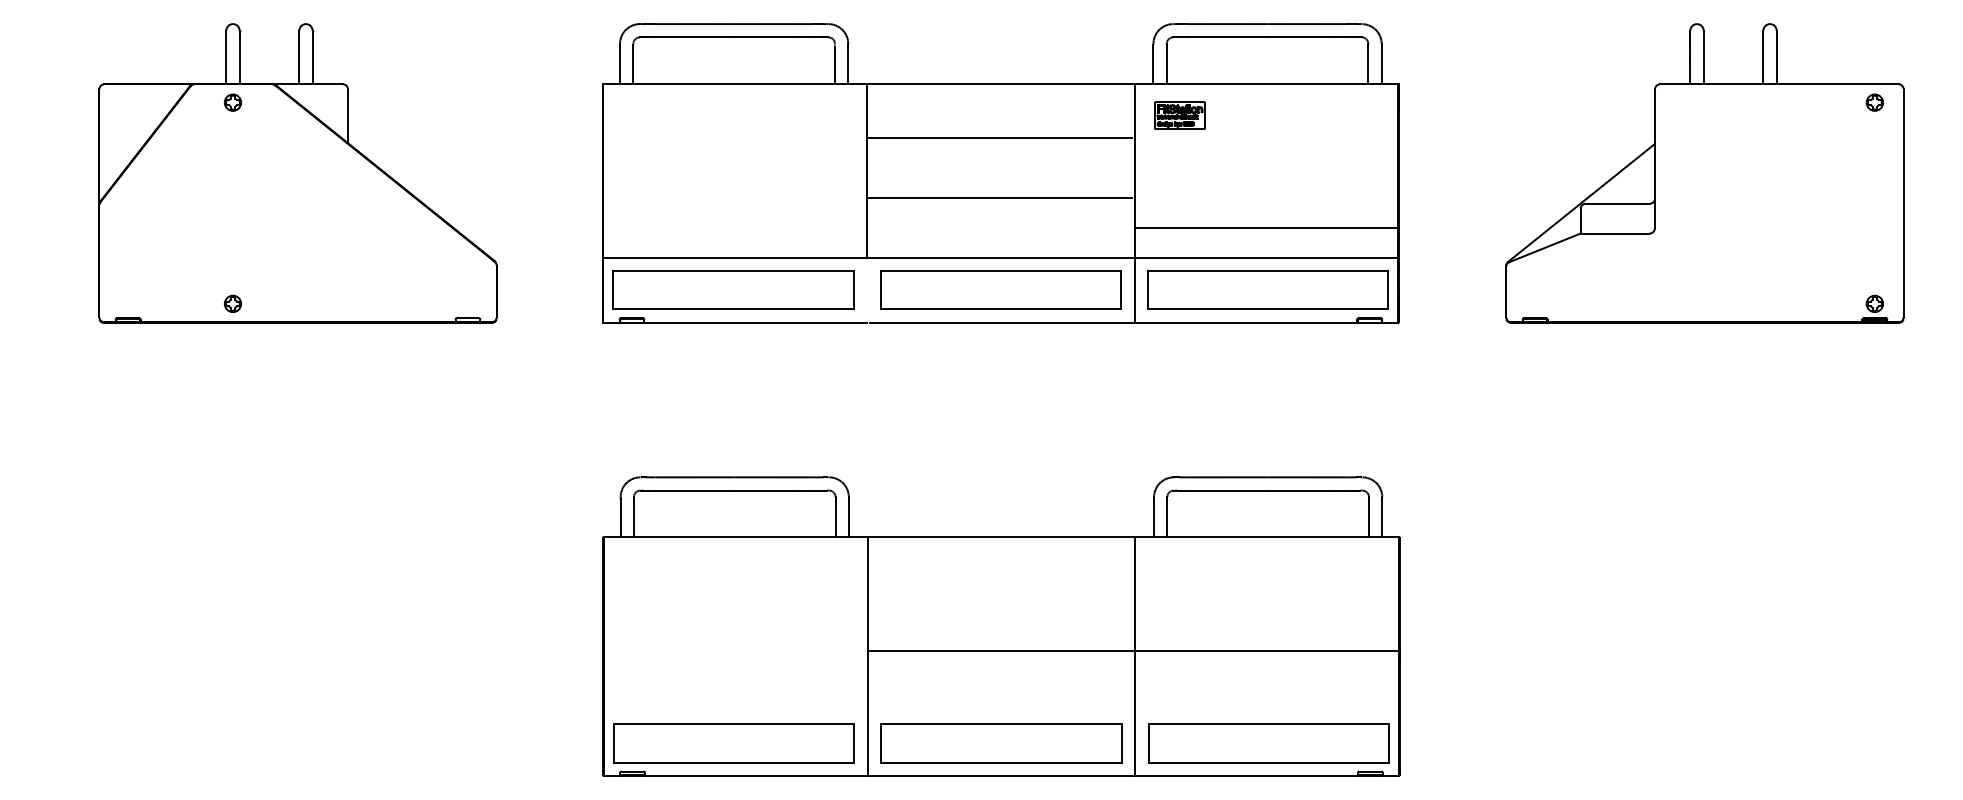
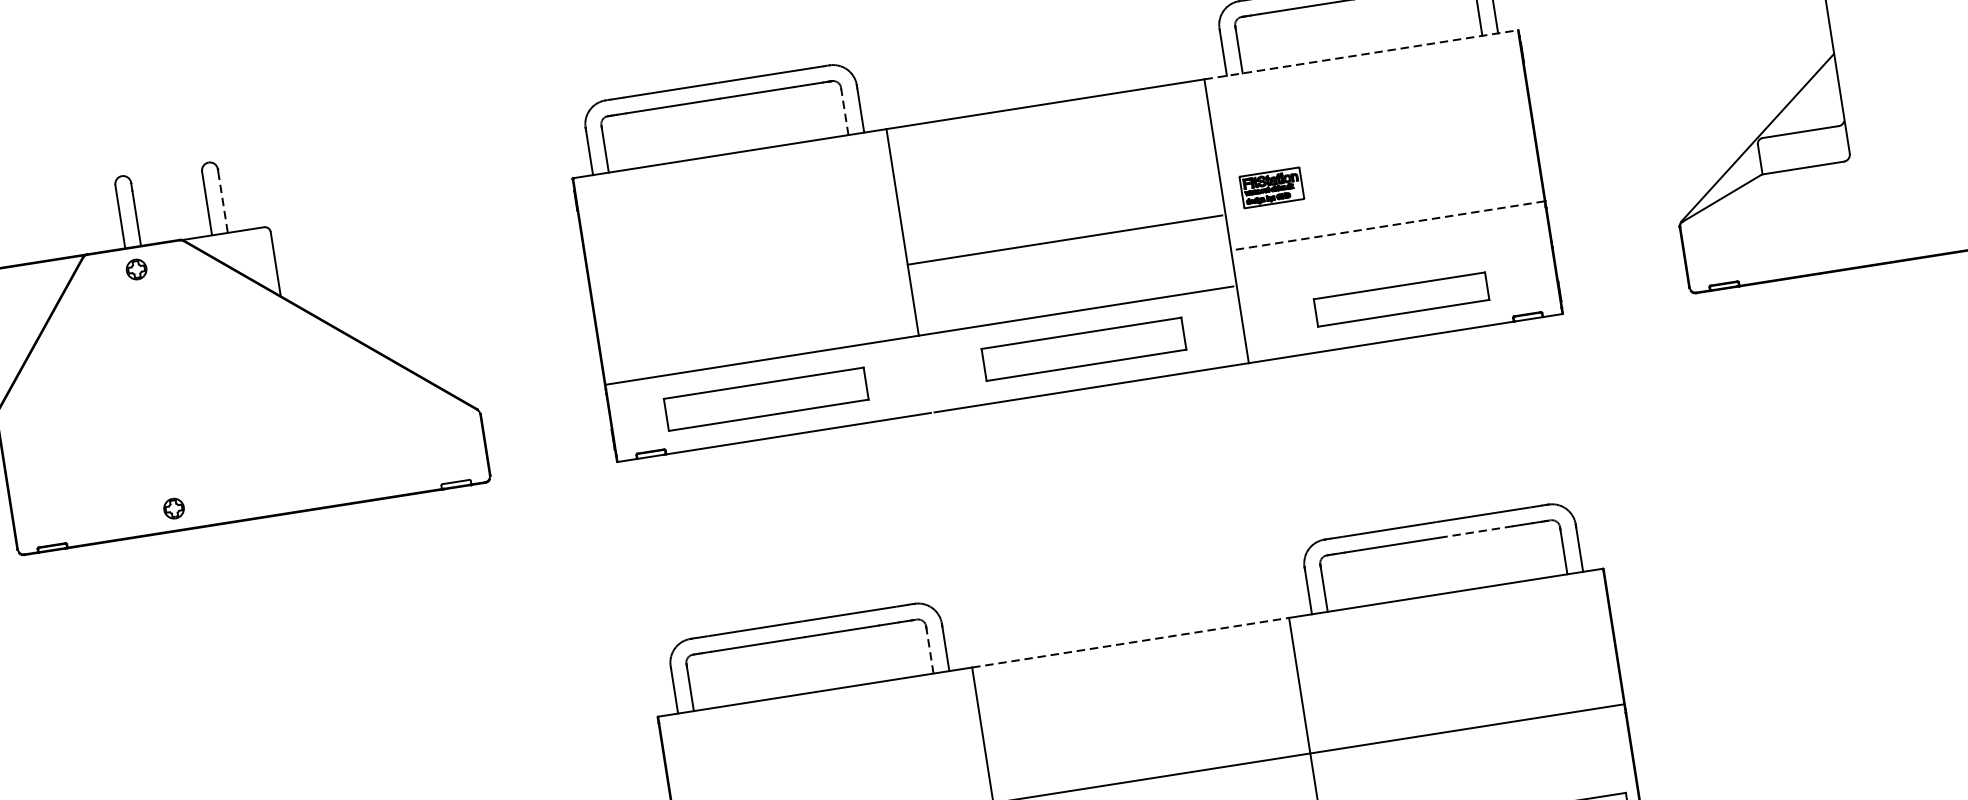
line: (312, 60) -> (223, 204), solid -> dashed
line: (834, 65) -> (844, 113), solid -> dashed
line: (1266, 83) -> (1361, 54), solid -> dashed
part: (1179, 115) -> (1271, 187), moved
line: (998, 138) -> (1052, 169), removed
line: (1266, 227) -> (1387, 225), solid -> dashed
line: (1266, 257) -> (1393, 261), removed
part: (1000, 289) -> (1083, 348), size x0.7
part: (1267, 289) -> (1400, 299), size x0.6
part: (733, 290) -> (766, 399), size x0.7
line: (1298, 490) -> (1474, 532), solid -> dashed
line: (835, 518) -> (929, 651), solid -> dashed
line: (1001, 537) -> (1130, 643), solid -> dashed

